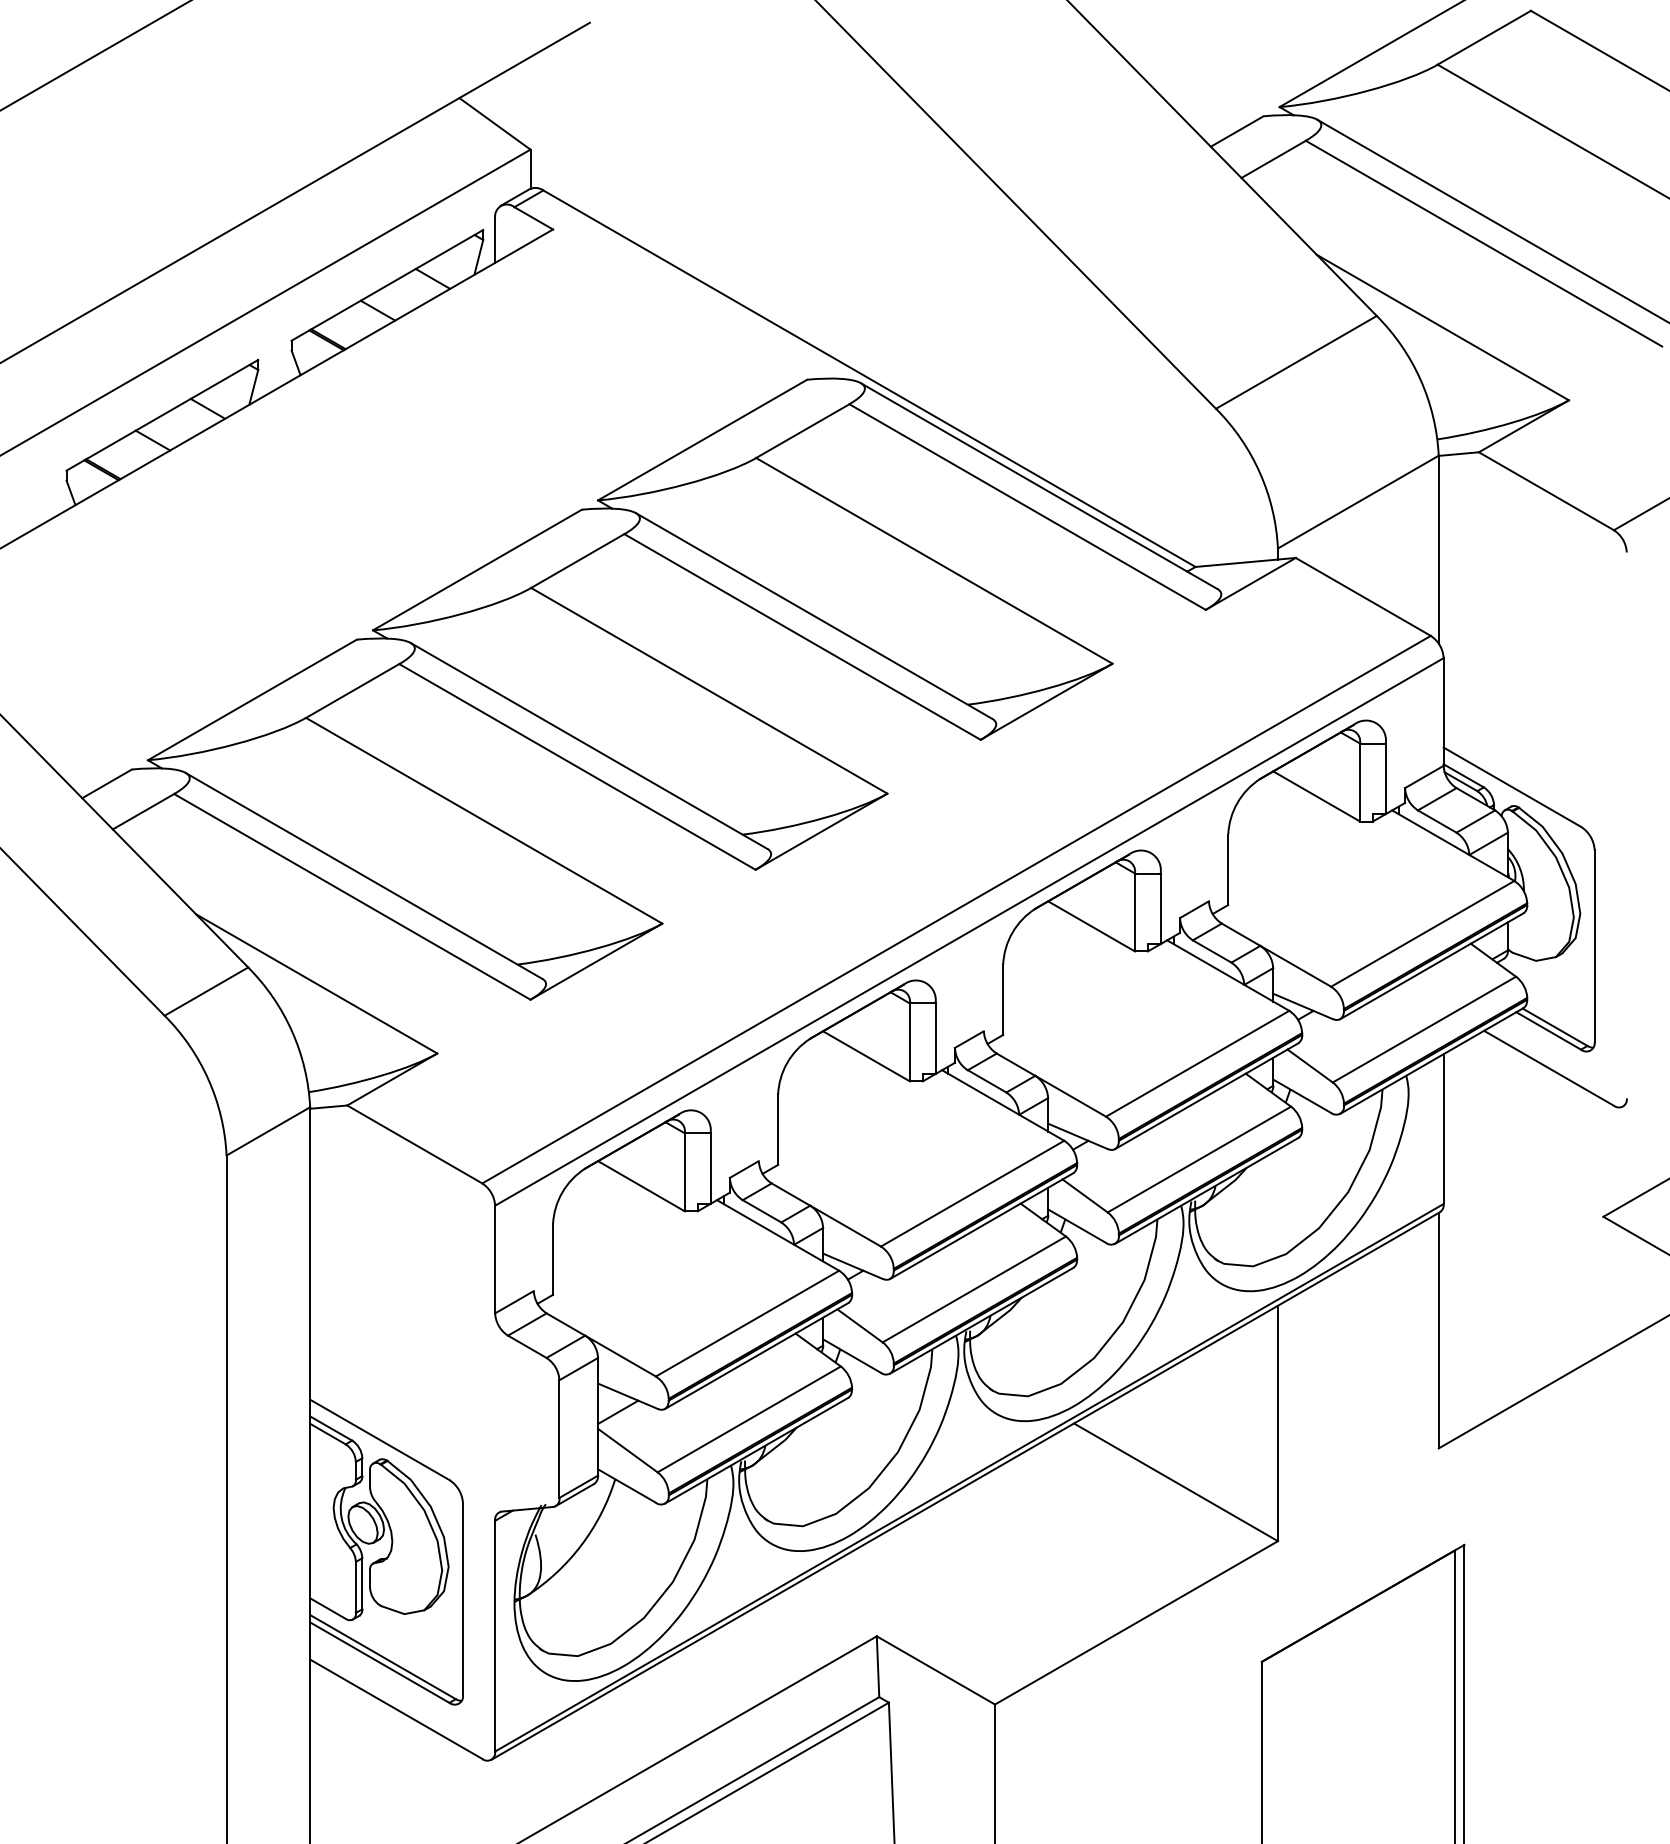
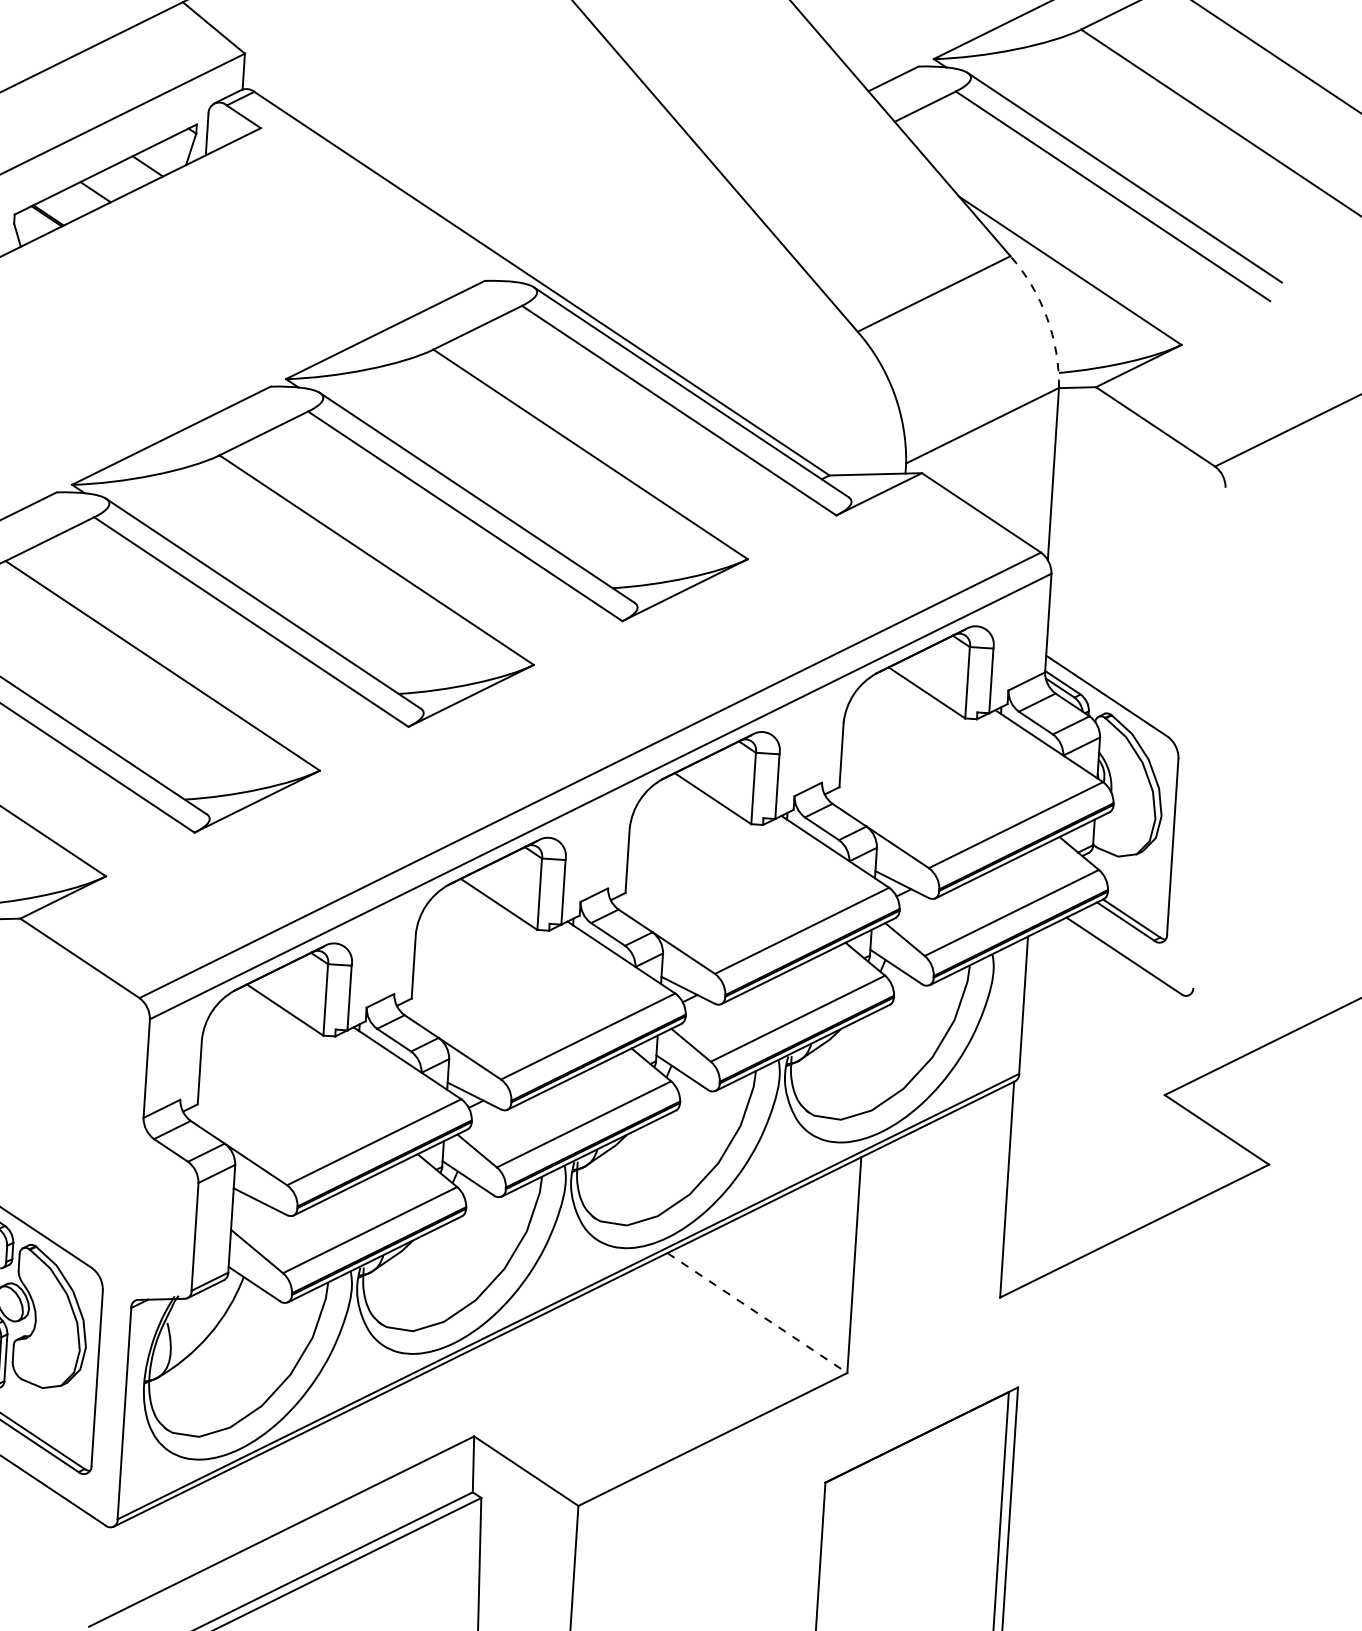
arc: (1420, 380) -> (1046, 317), solid -> dashed
line: (618, 1411) -> (250, 1215), removed
line: (1176, 1482) -> (757, 1313), solid -> dashed

